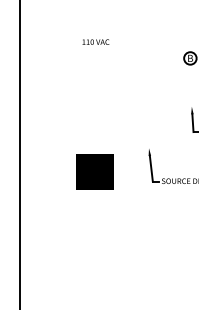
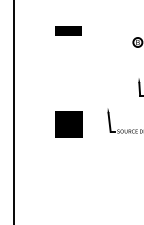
fill: (94, 41) -> (68, 30), added

